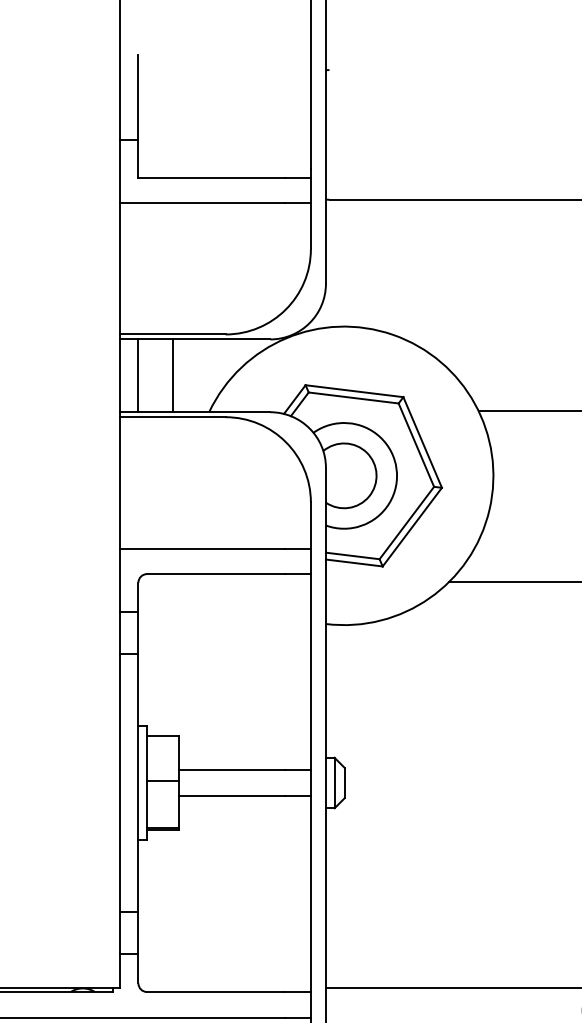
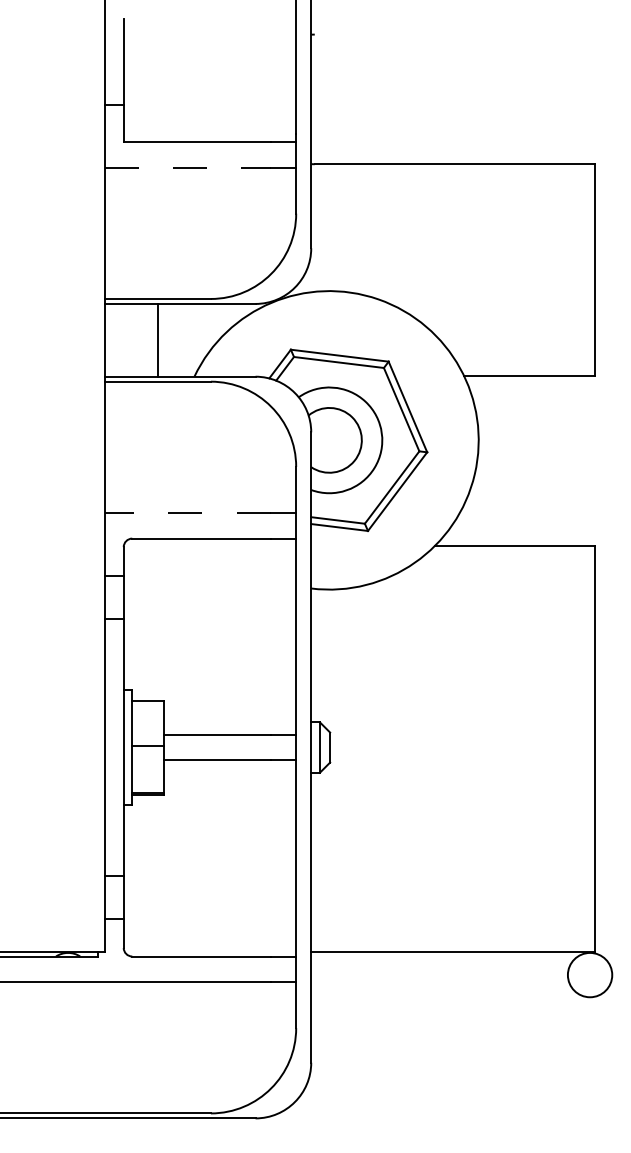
line: (202, 203) -> (187, 167), solid -> dashed
line: (138, 375) -> (123, 339), removed
line: (202, 549) -> (187, 513), solid -> dashed

